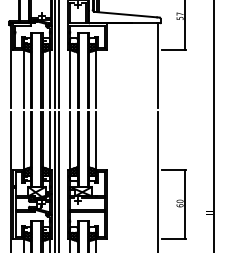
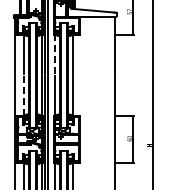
line: (70, 79) -> (55, 54), solid -> dashed
line: (23, 141) -> (23, 96), solid -> dashed

